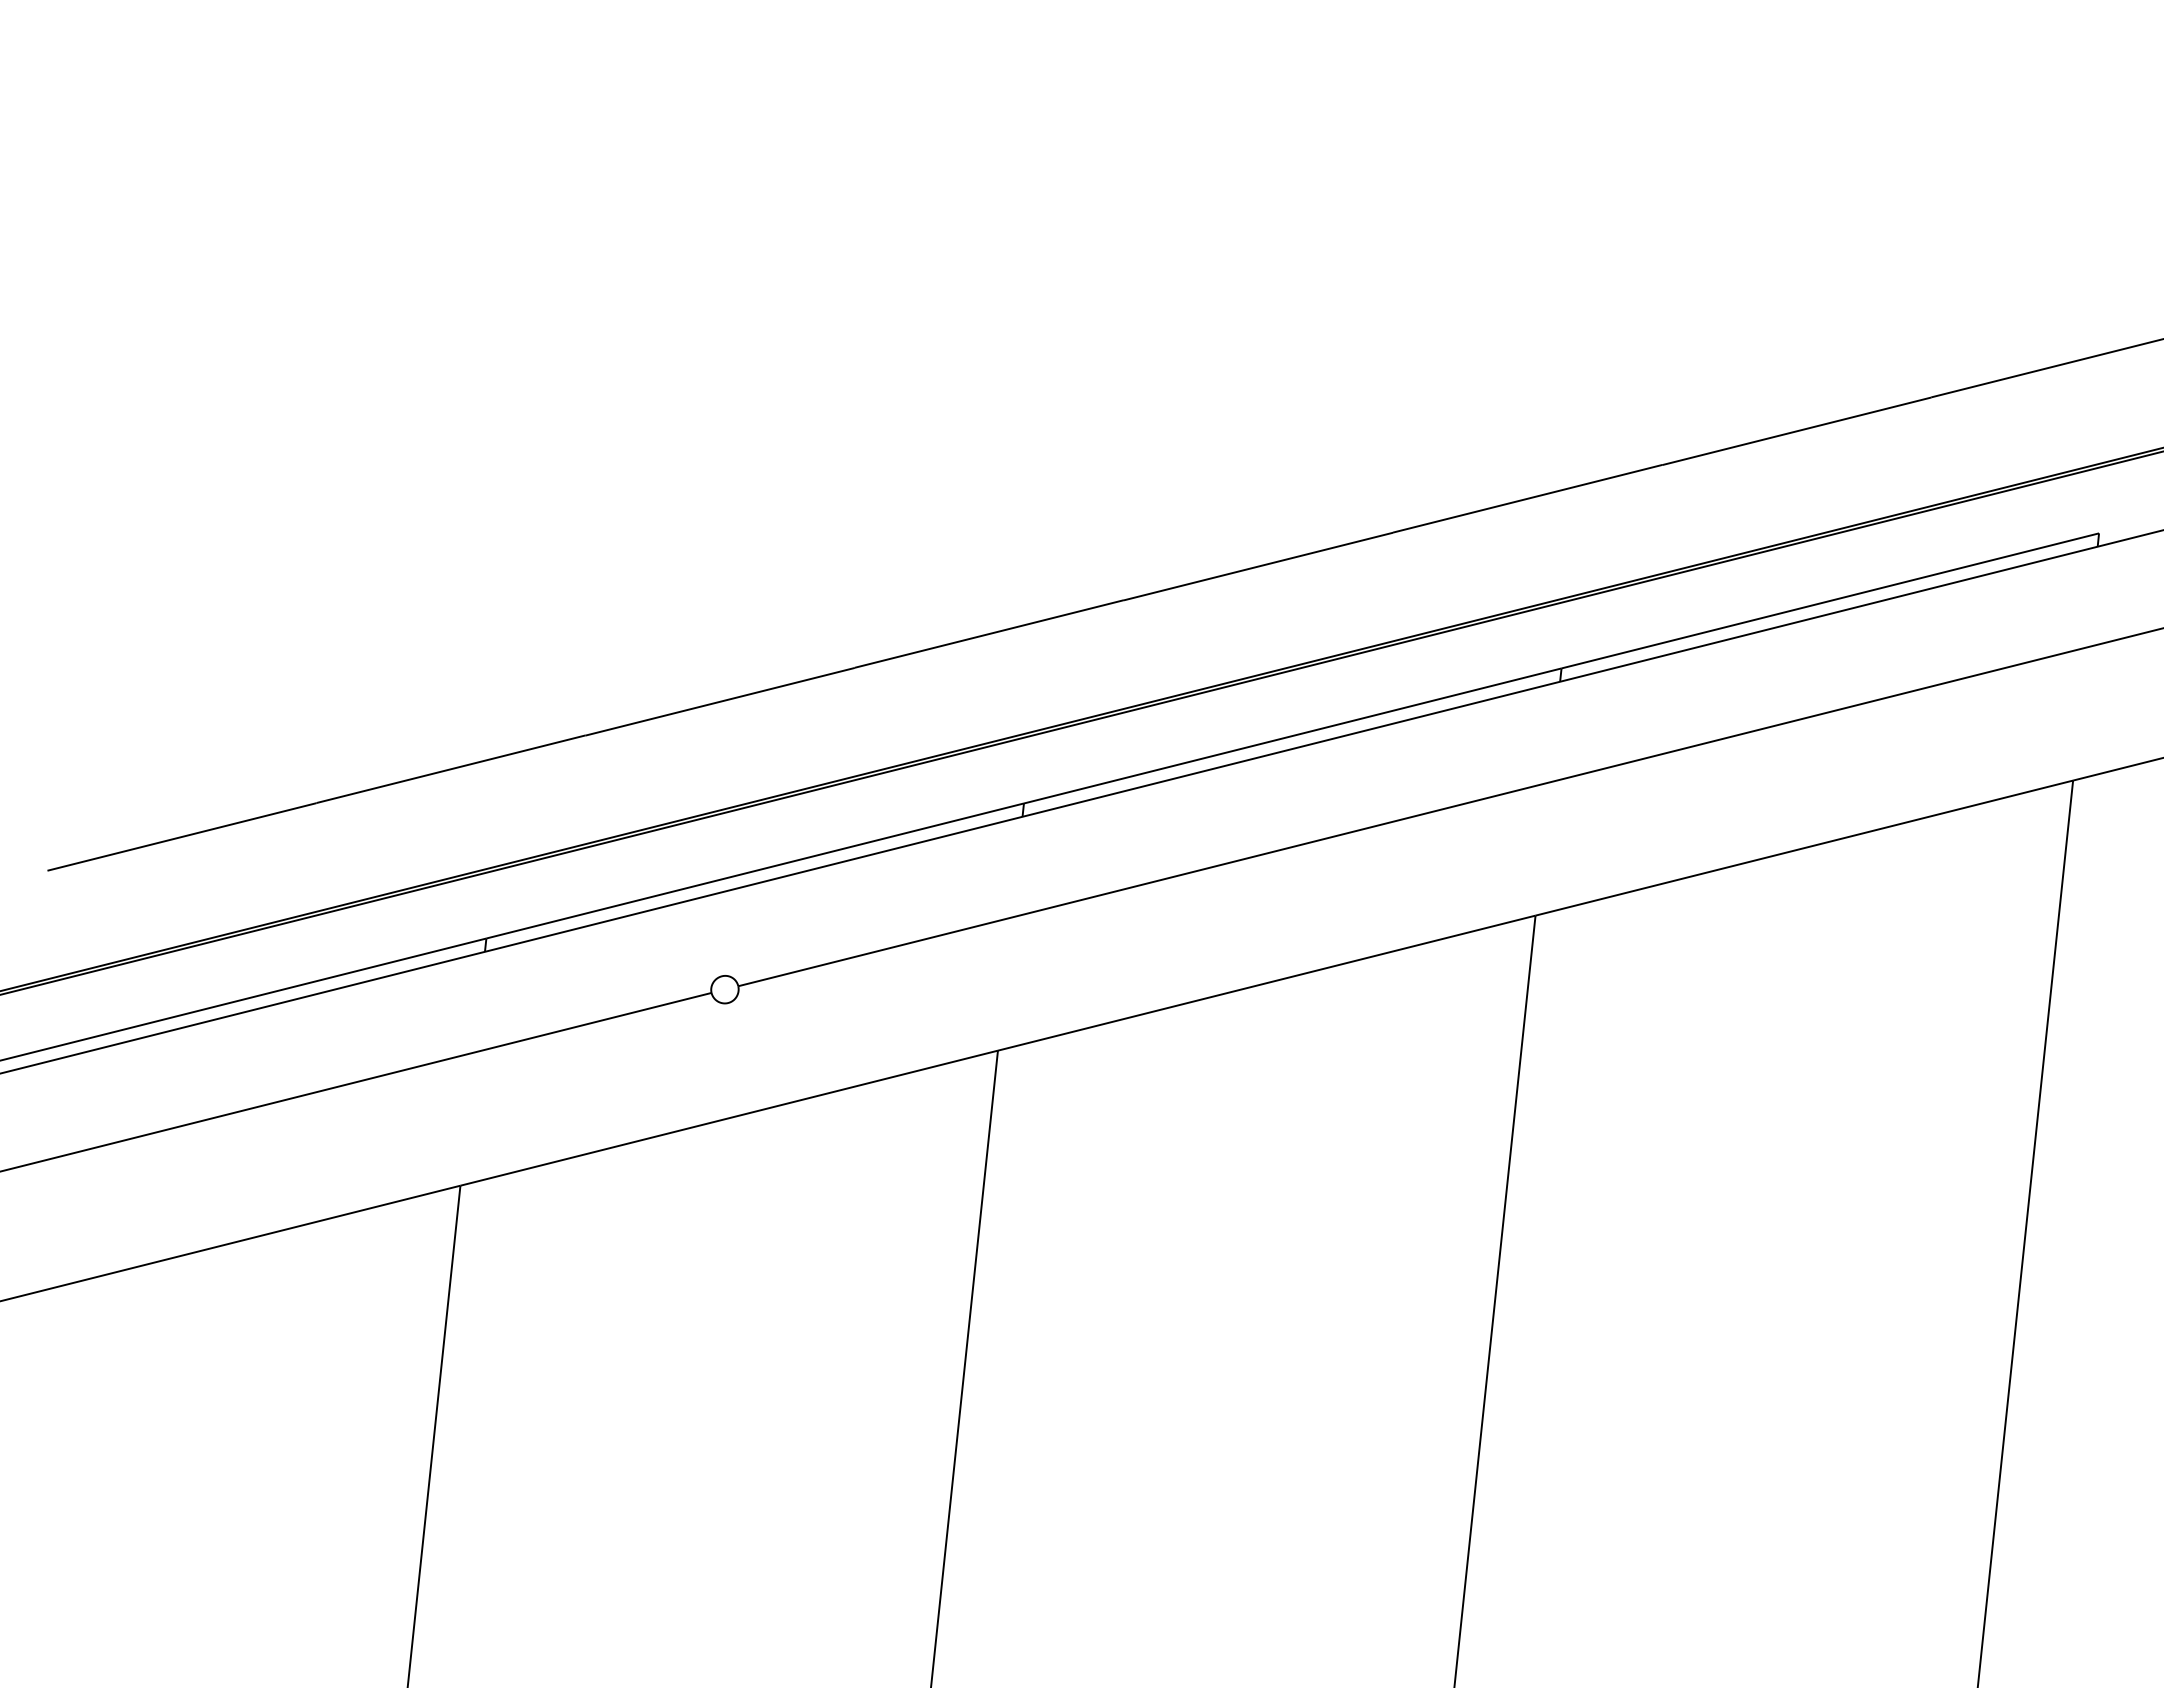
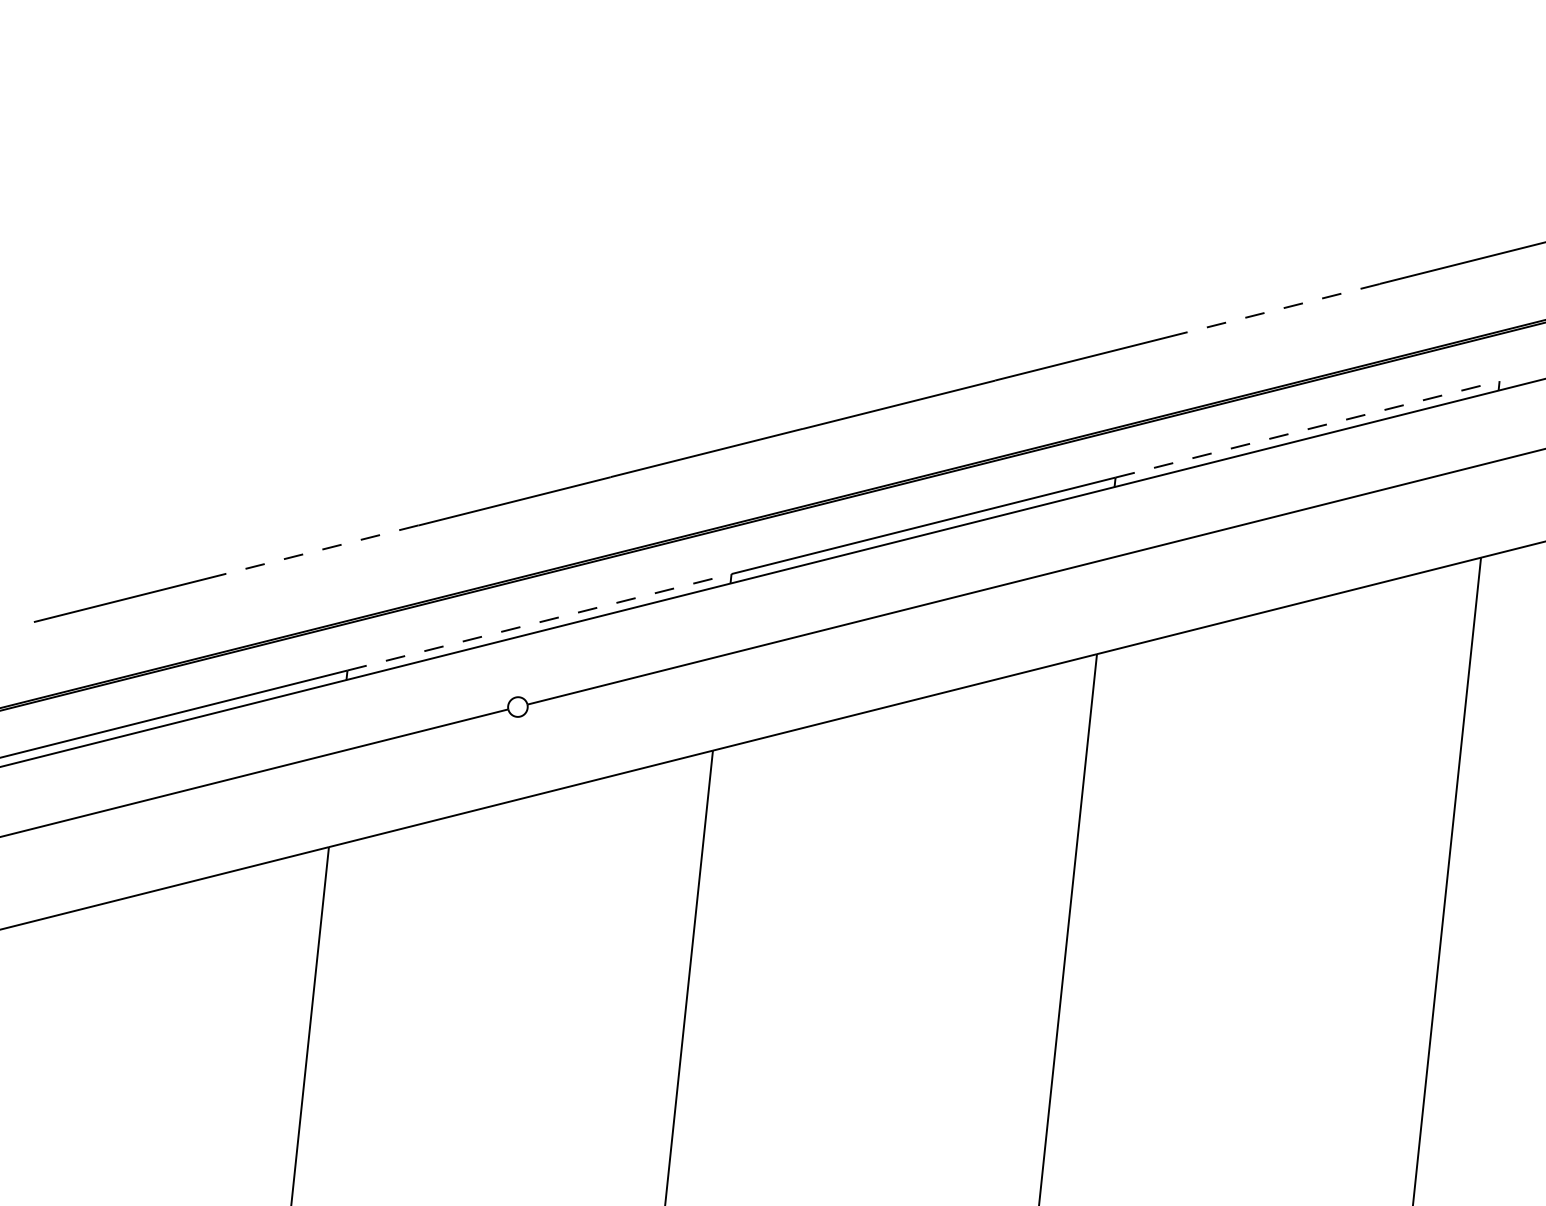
line: (1796, 431) -> (1283, 308), solid -> dashed
line: (1830, 600) -> (1307, 429), solid -> dashed
line: (451, 769) -> (322, 549), solid -> dashed
line: (755, 870) -> (539, 621), solid -> dashed

